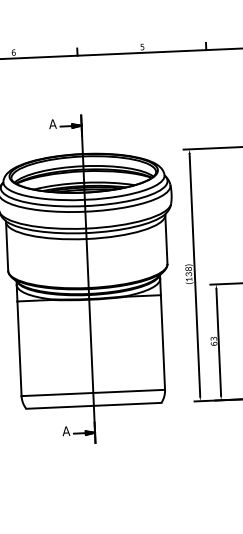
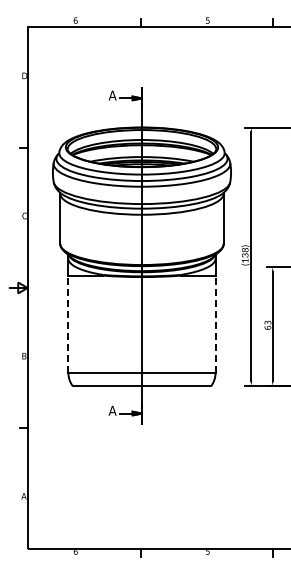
line: (162, 342) -> (215, 324), solid -> dashed
line: (19, 349) -> (68, 324), solid -> dashed

